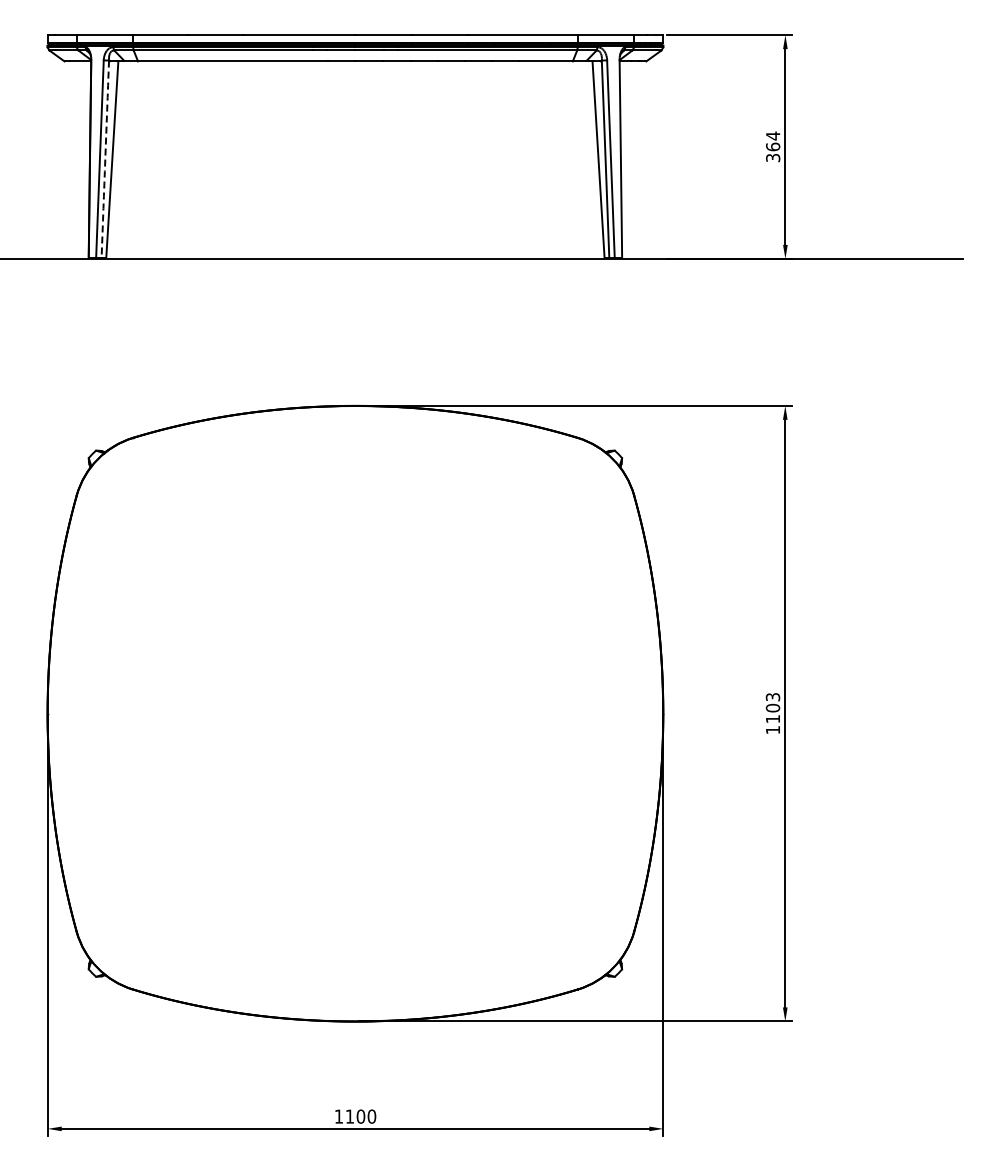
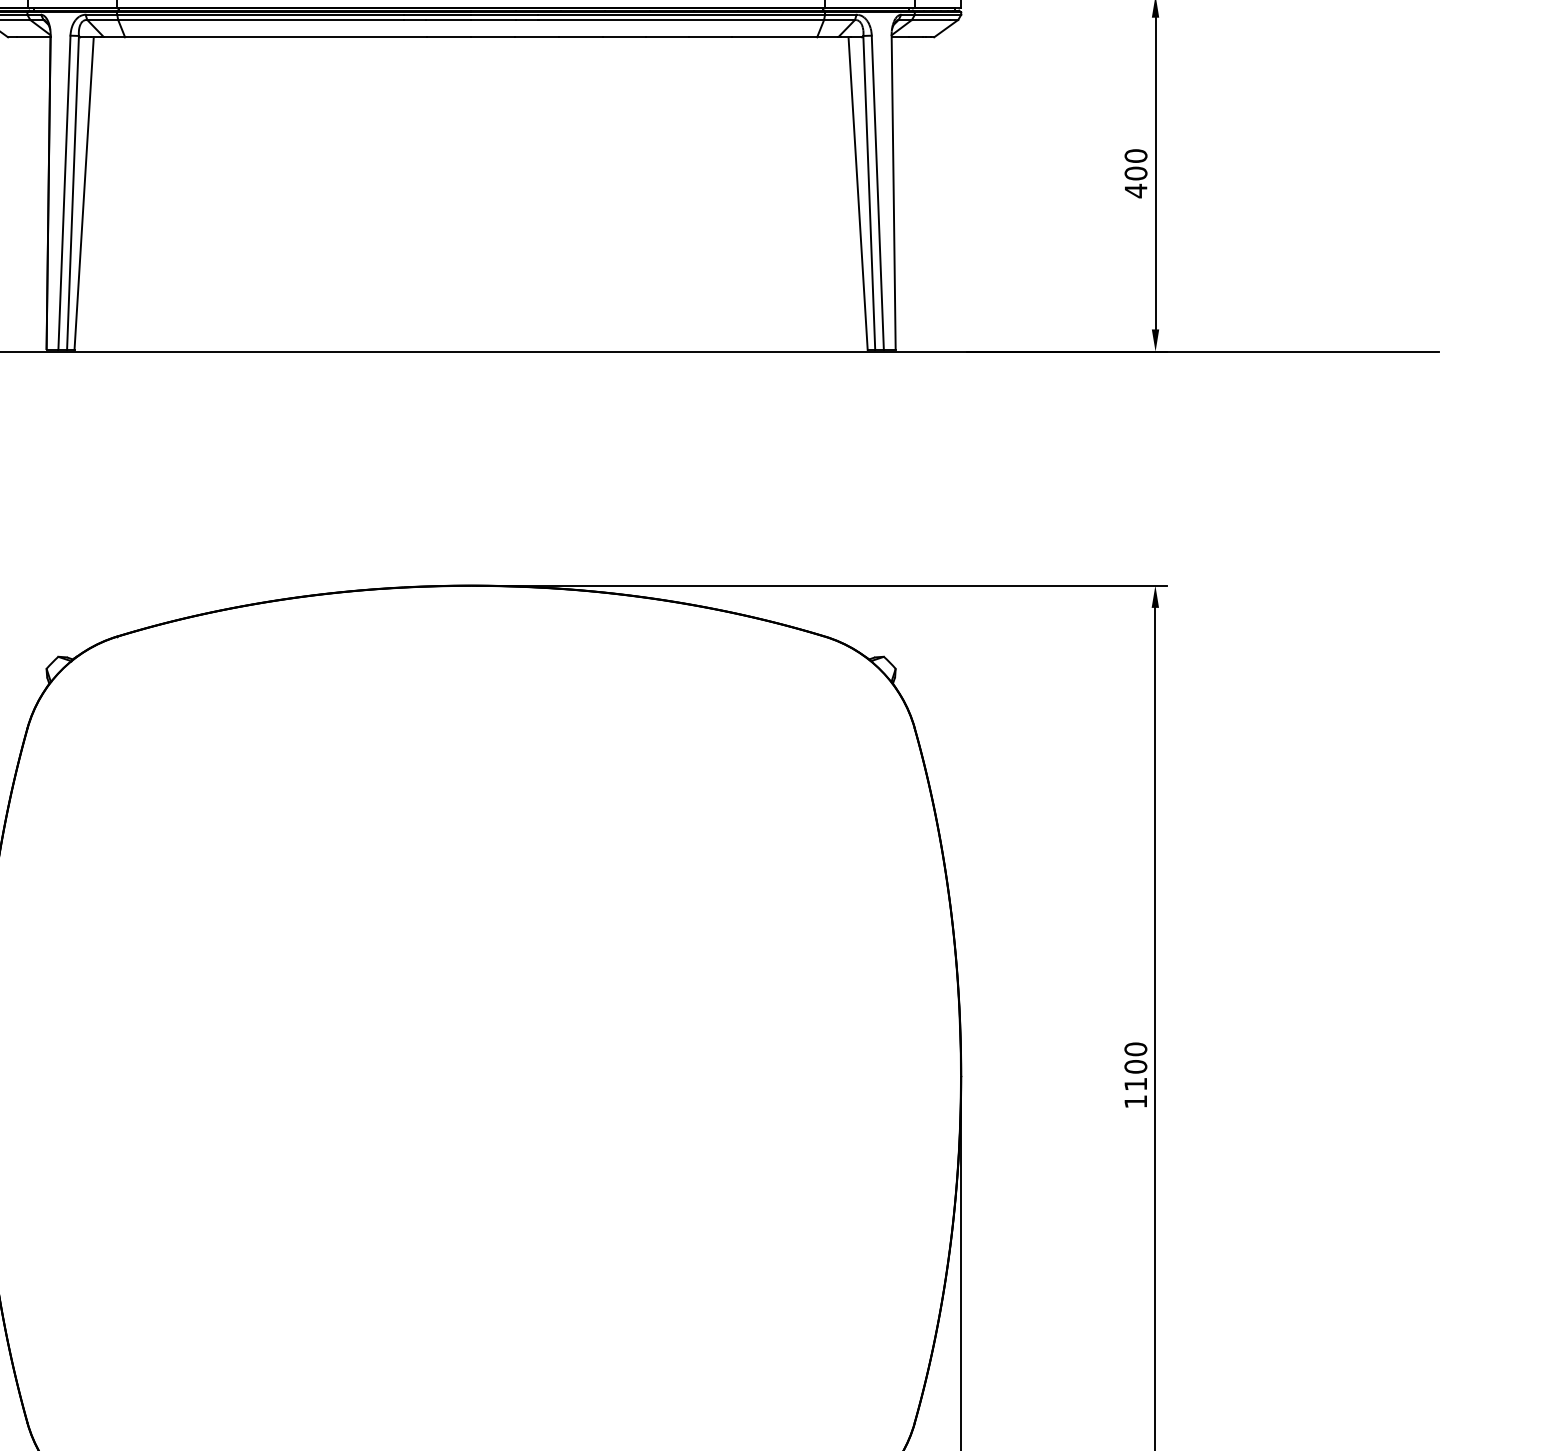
text: (773, 146) -> (1136, 172), 364 -> 400
arc: (105, 159) -> (73, 193), dashed -> solid
text: (772, 696) -> (1135, 1048), 1103 -> 1100

